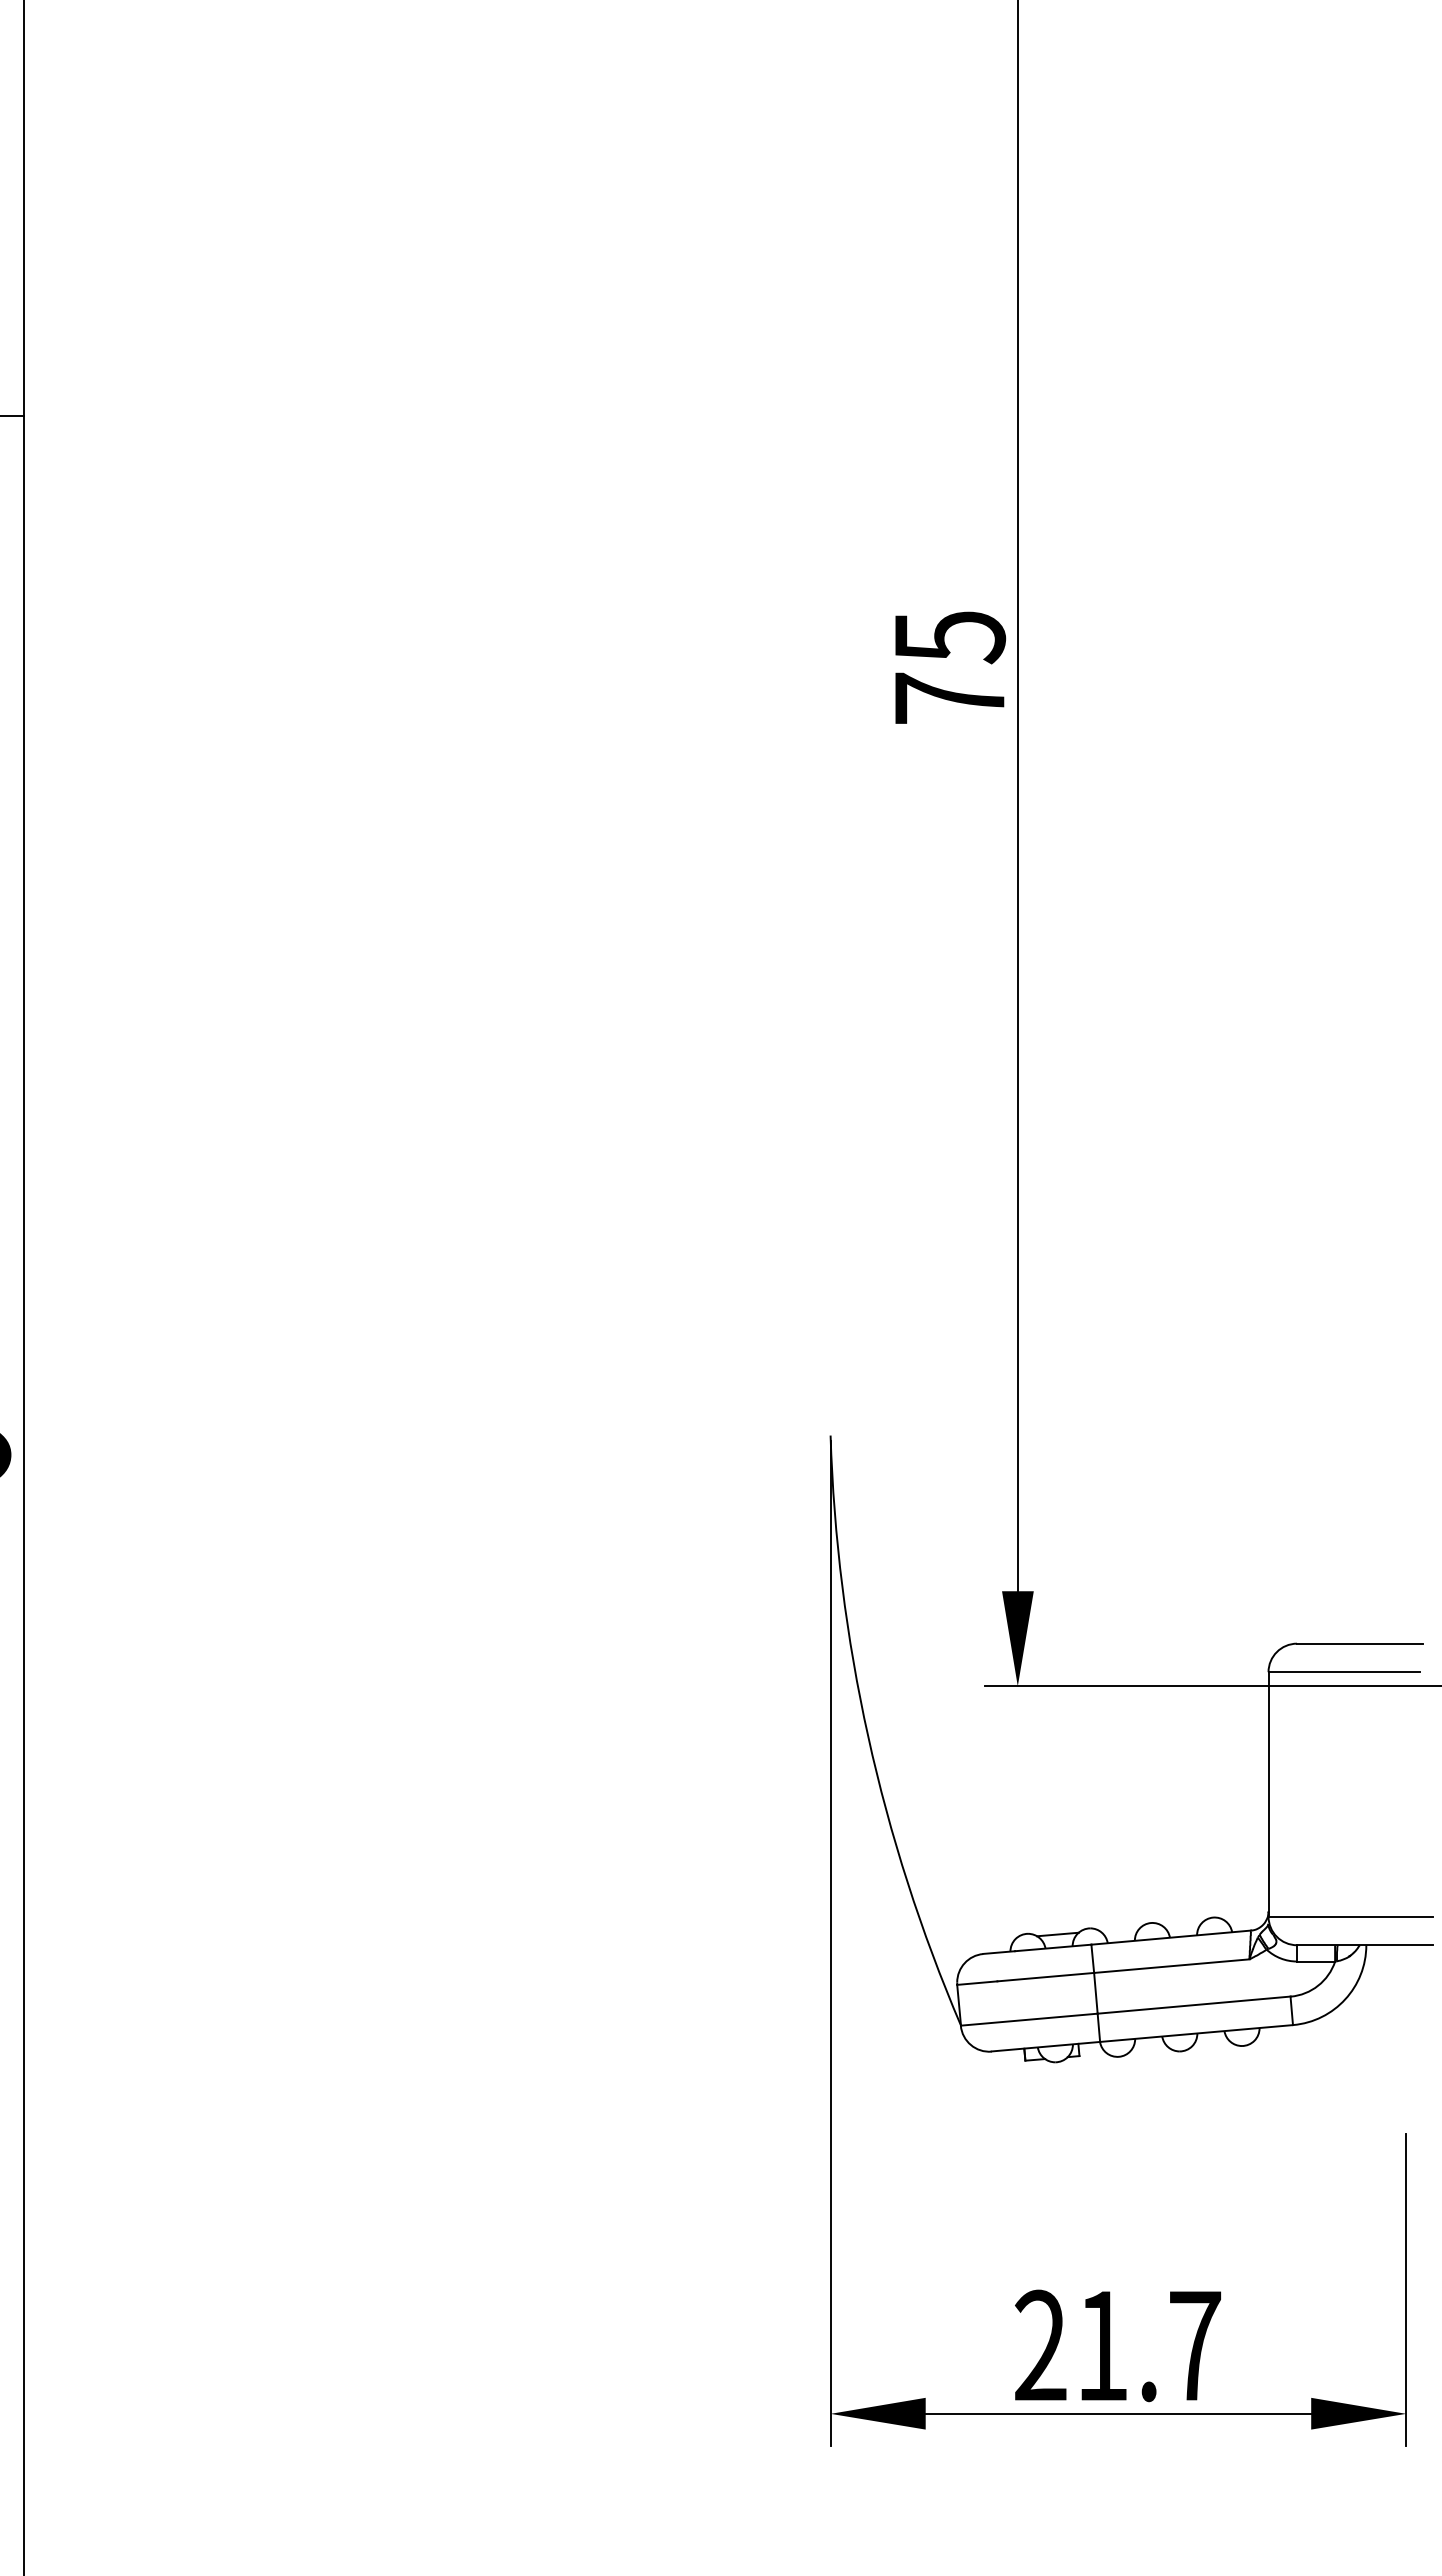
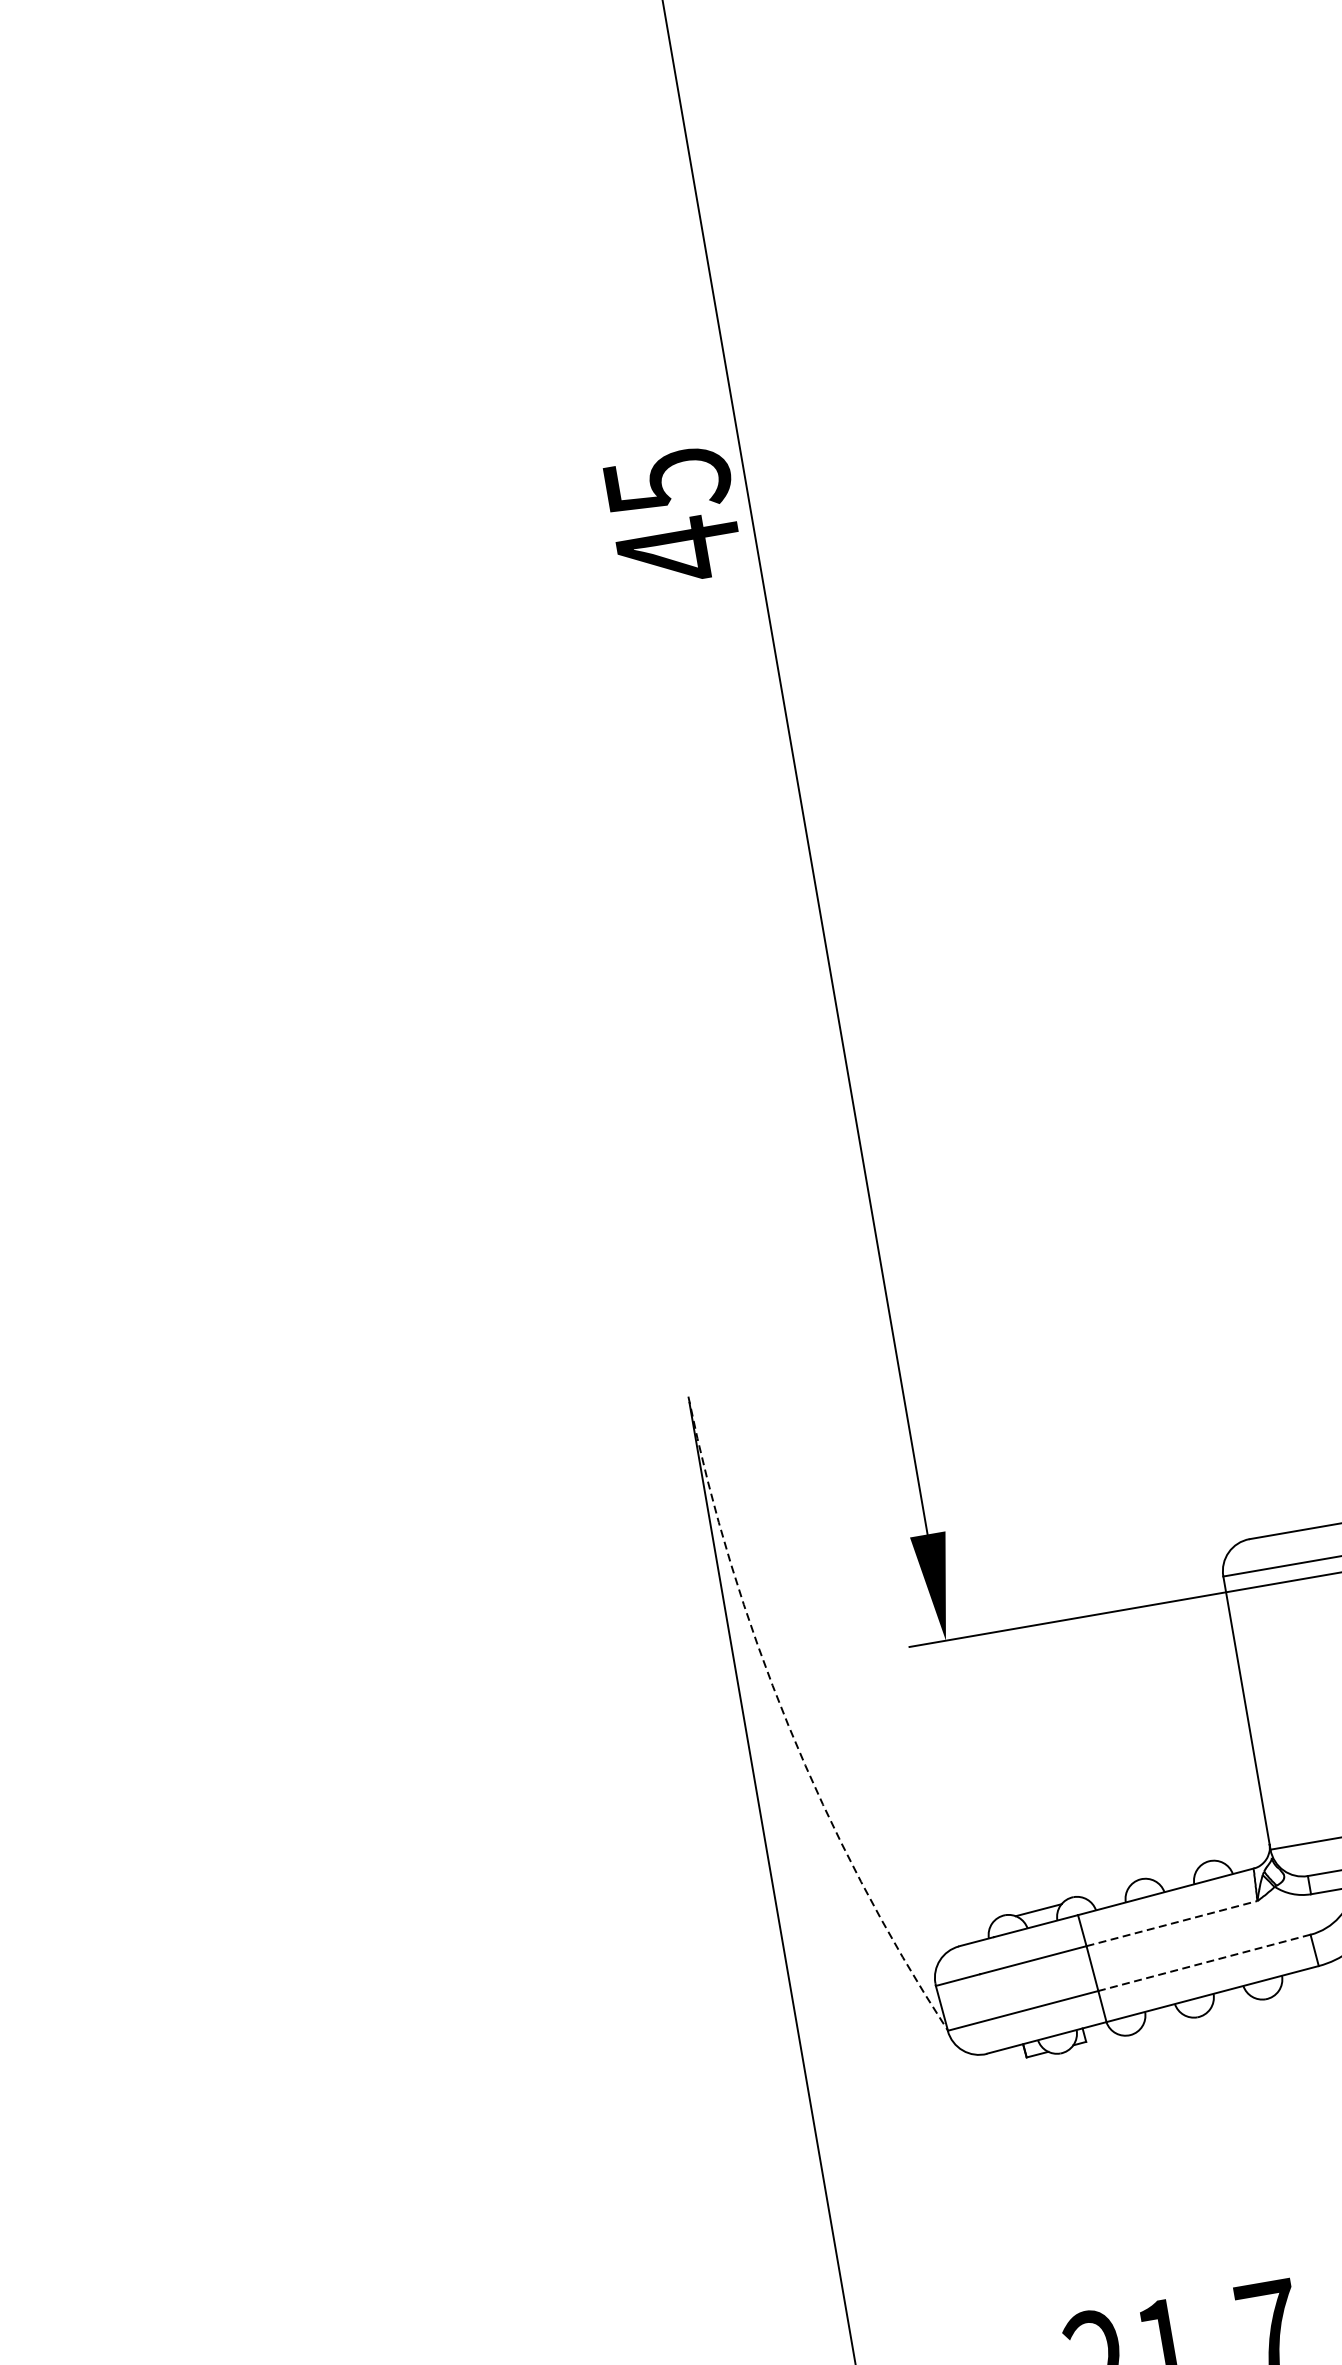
text: (949, 698) -> (679, 550), 75 -> 45
arc: (868, 1736) -> (788, 1725), solid -> dashed
line: (1171, 1966) -> (1171, 1924), solid -> dashed
line: (1194, 2005) -> (1204, 1963), solid -> dashed

